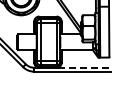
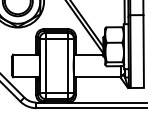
line: (84, 67) -> (108, 102), dashed -> solid

